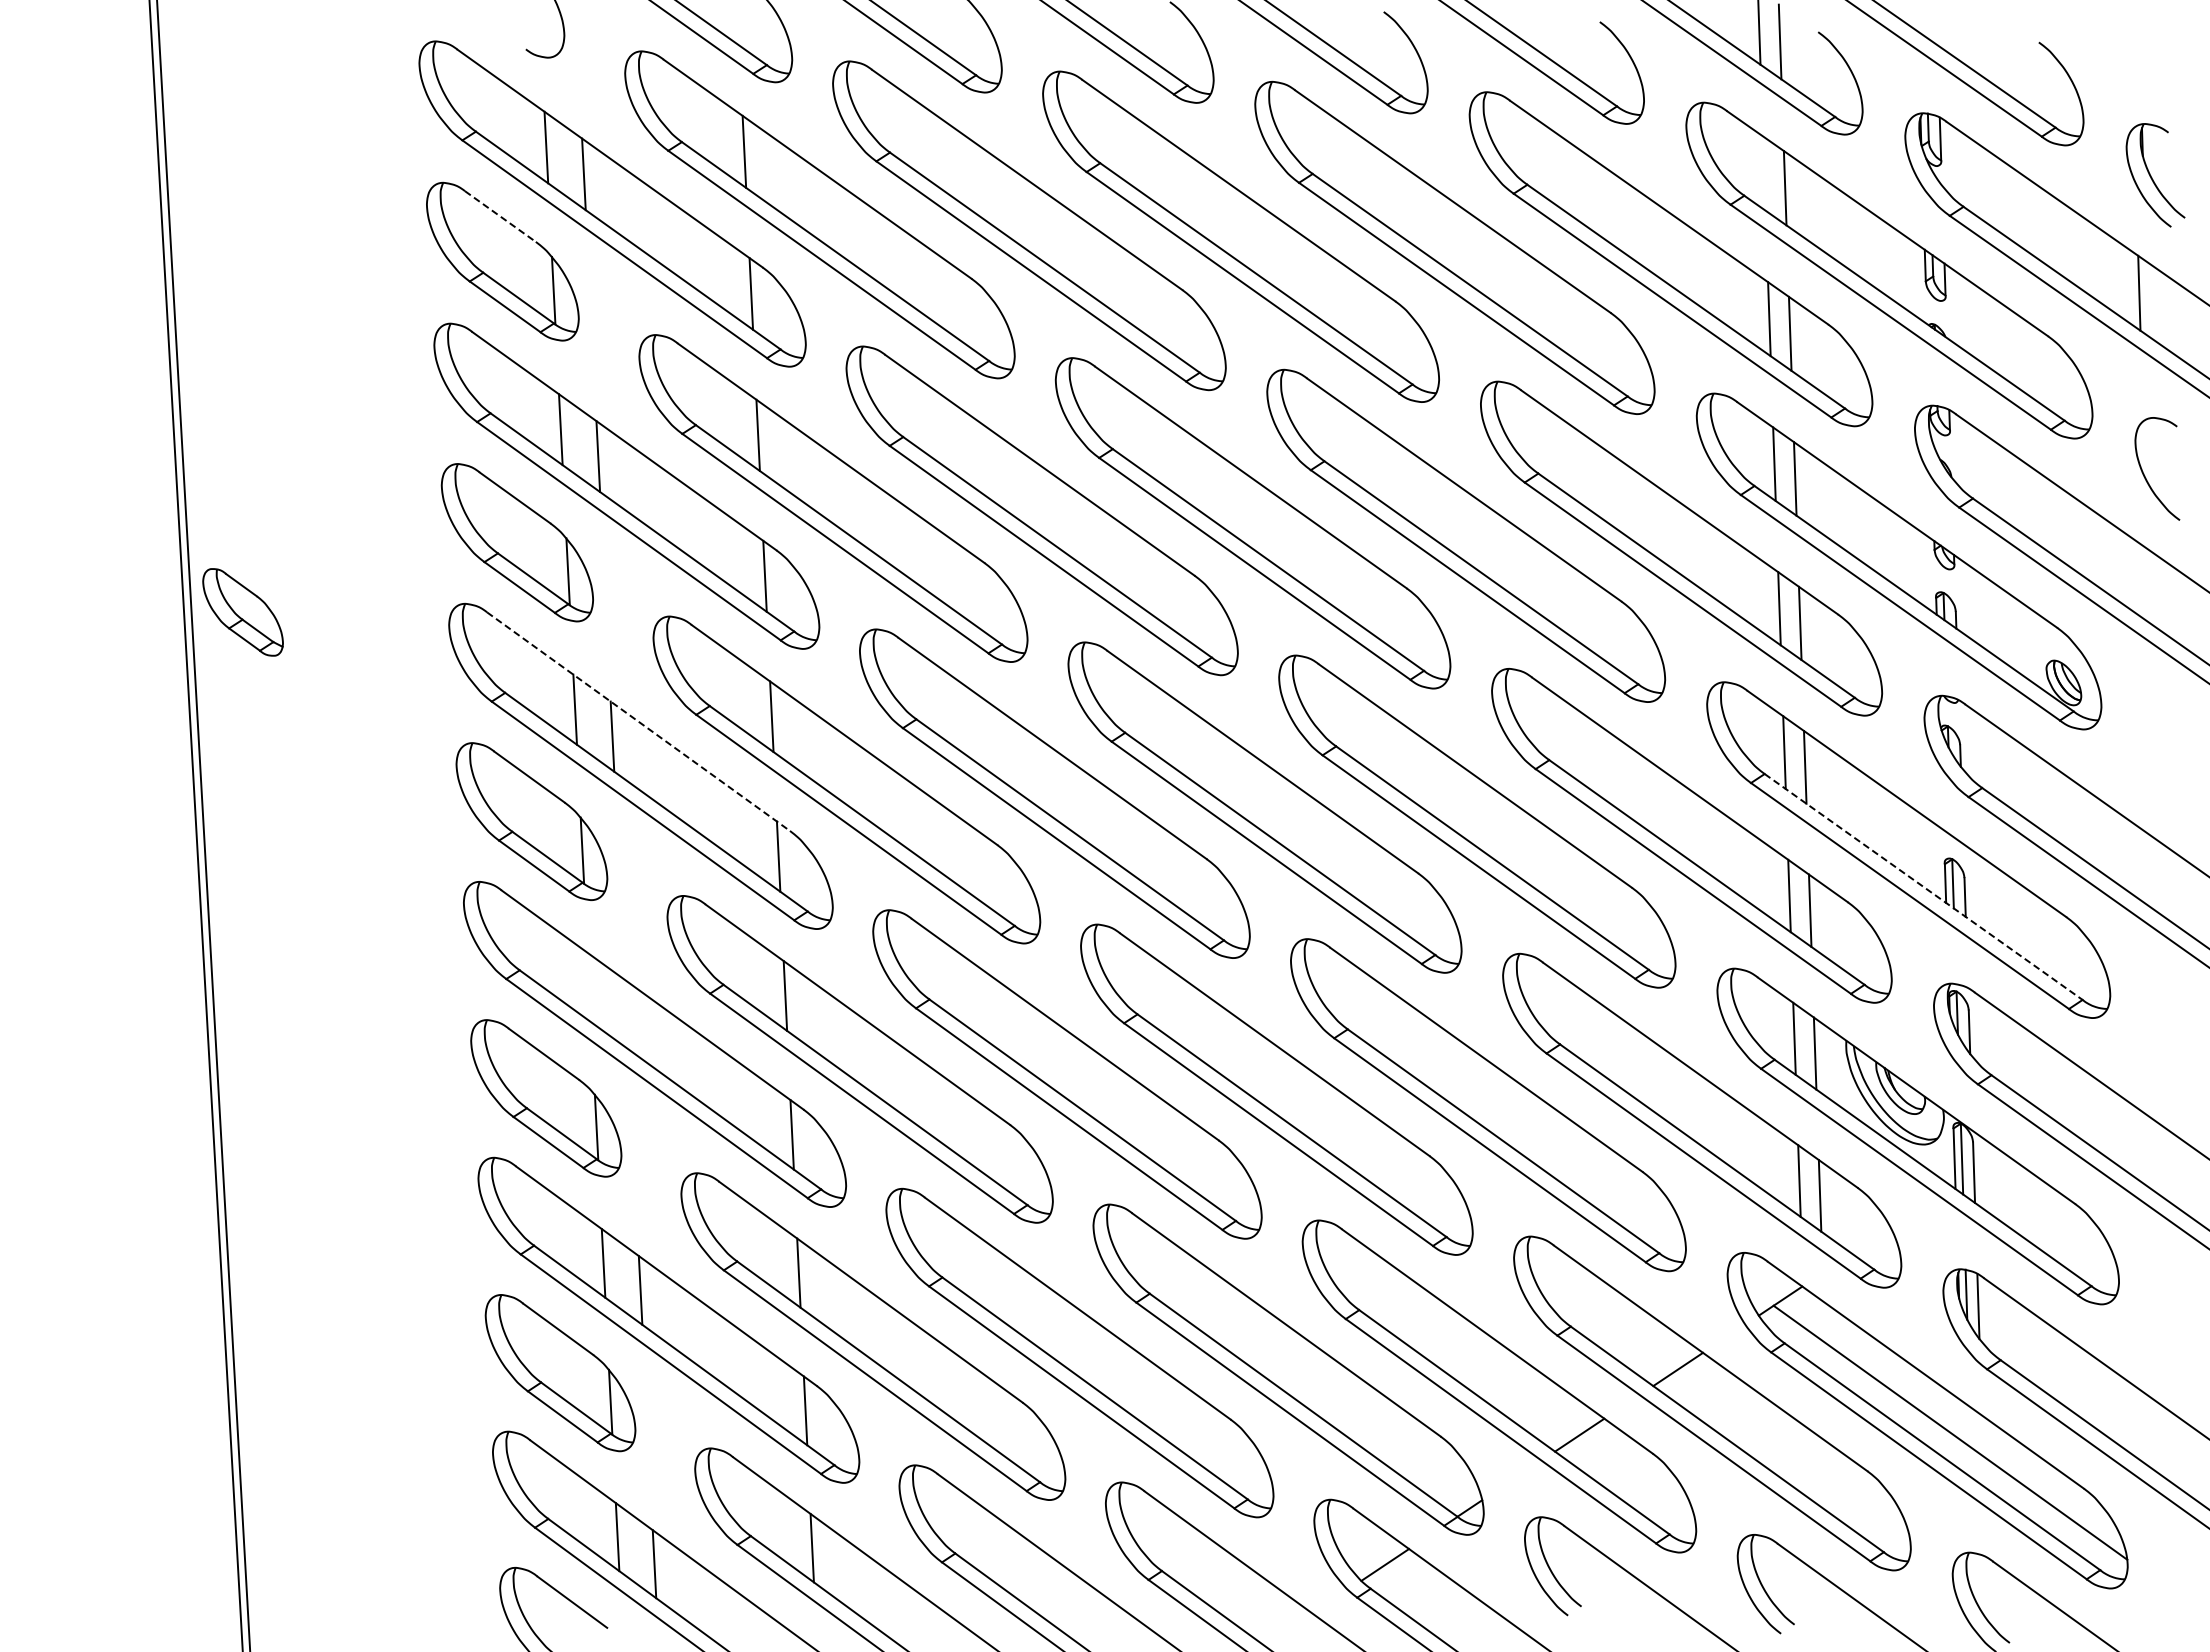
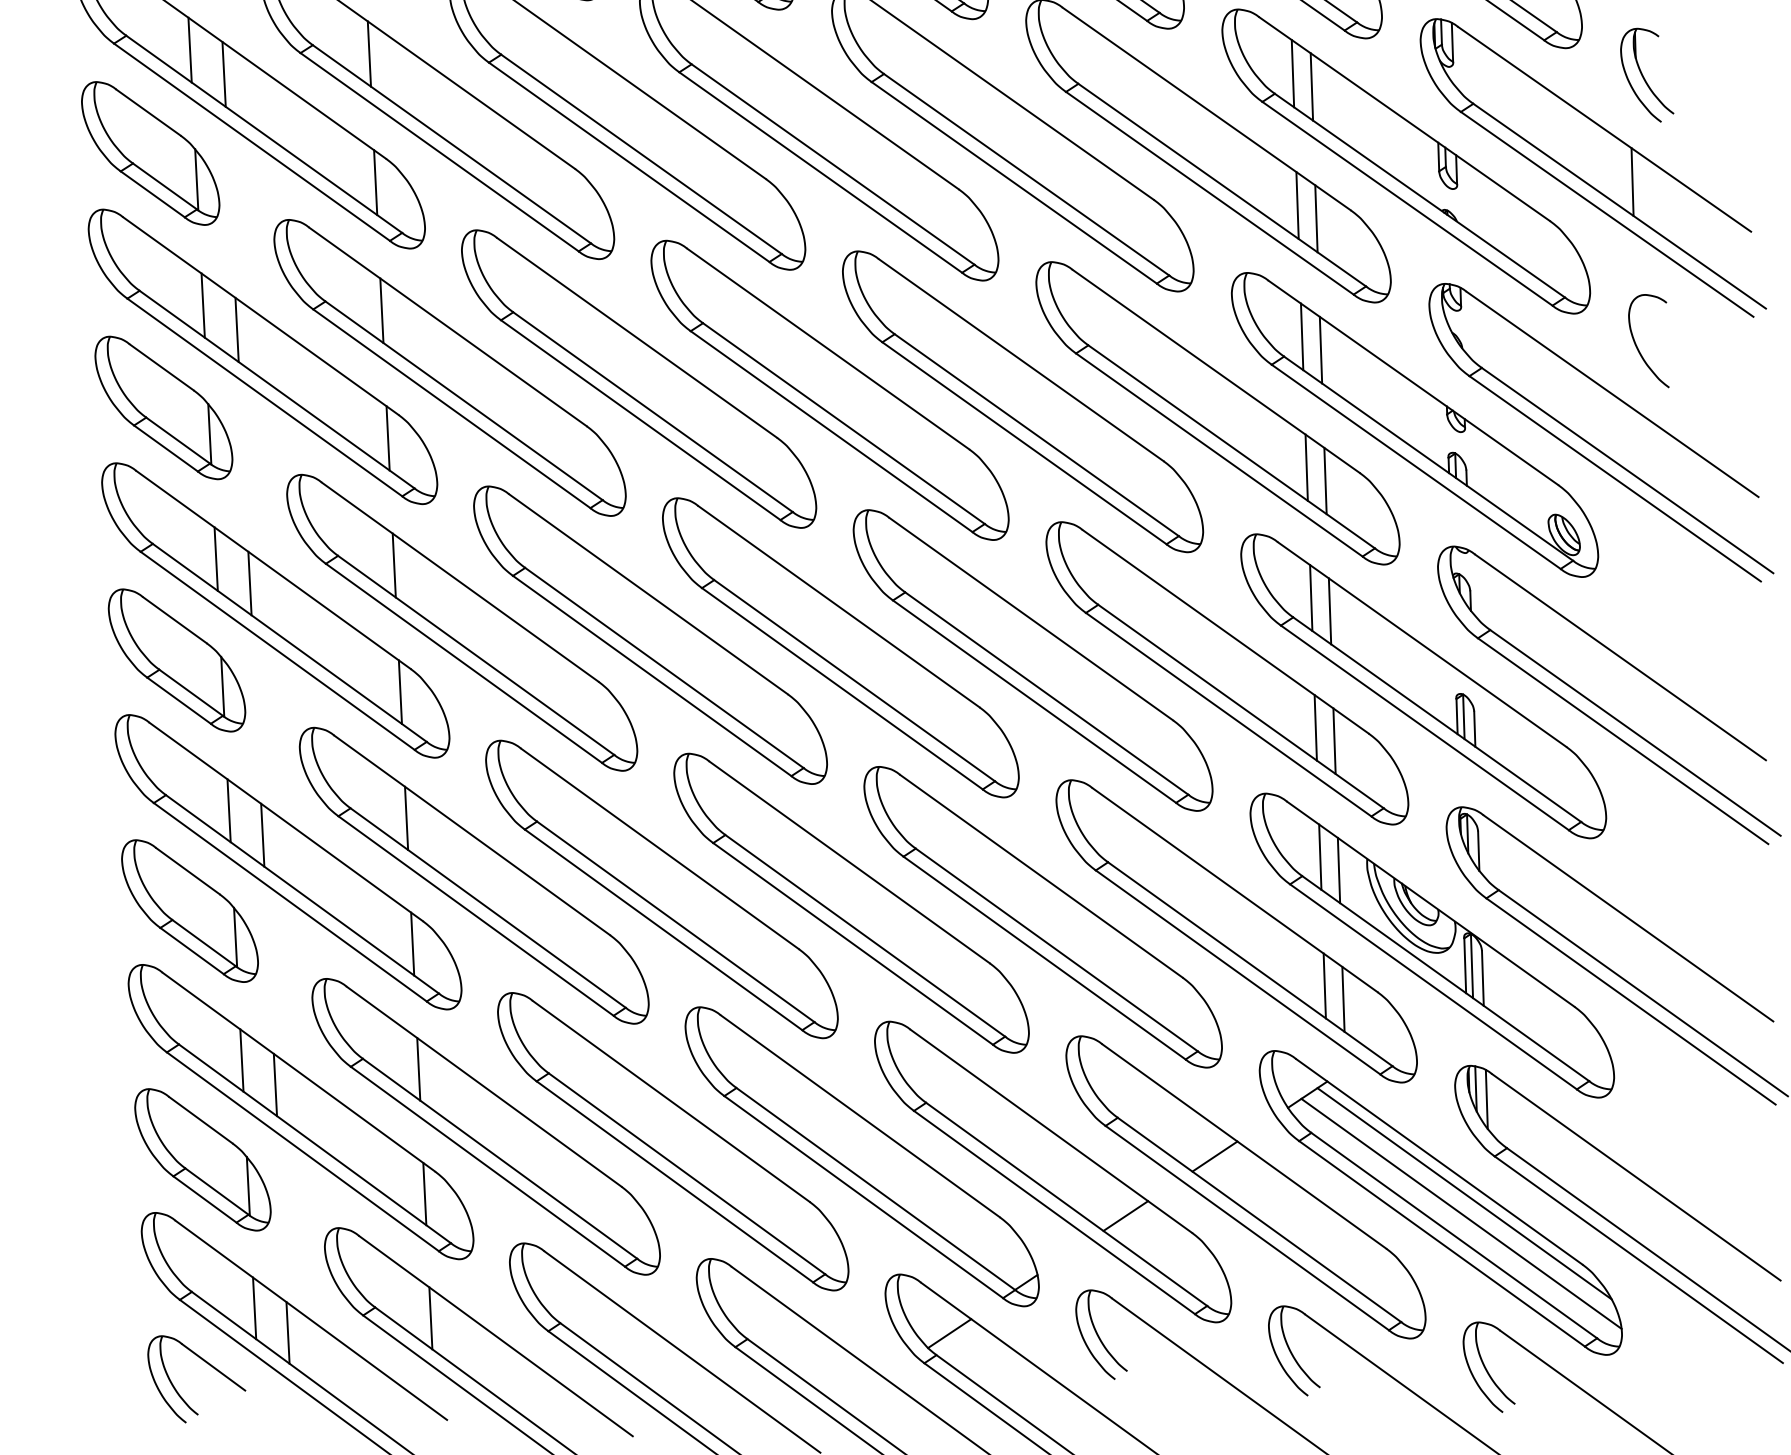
line: (1764, 173) -> (1293, 73), added
line: (500, 216) -> (148, 112), dashed -> solid
line: (638, 721) -> (273, 569), dashed -> solid
line: (1924, 887) -> (1438, 720), dashed -> solid
line: (589, 987) -> (229, 810), added
line: (626, 1014) -> (262, 835), added
line: (1953, 1410) -> (1464, 1193), added

